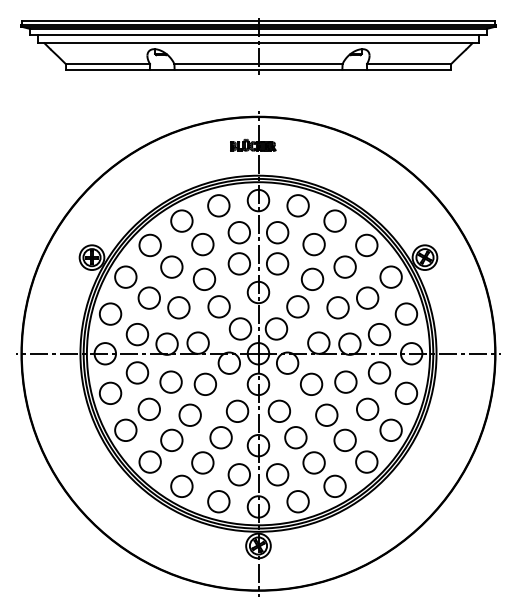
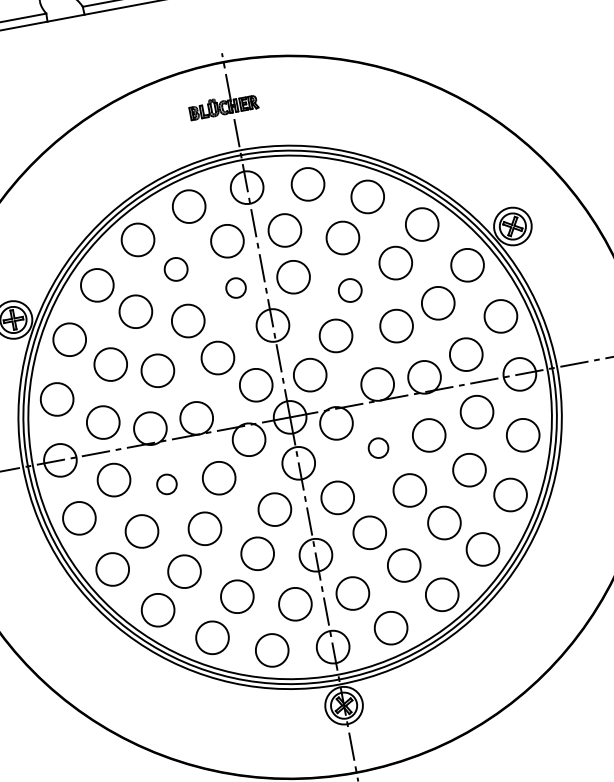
circle: (202, 244) -> (175, 269), size x0.7
circle: (238, 263) -> (234, 287), size x0.6
circle: (312, 278) -> (350, 289), size x0.7
circle: (170, 381) -> (165, 483), size x0.6
circle: (311, 383) -> (377, 447), size x0.6

